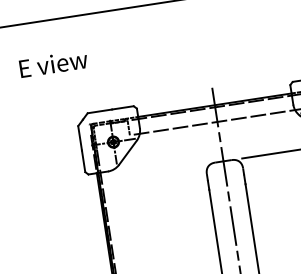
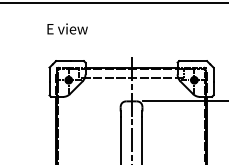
text: (53, 63) -> (67, 28), moved

